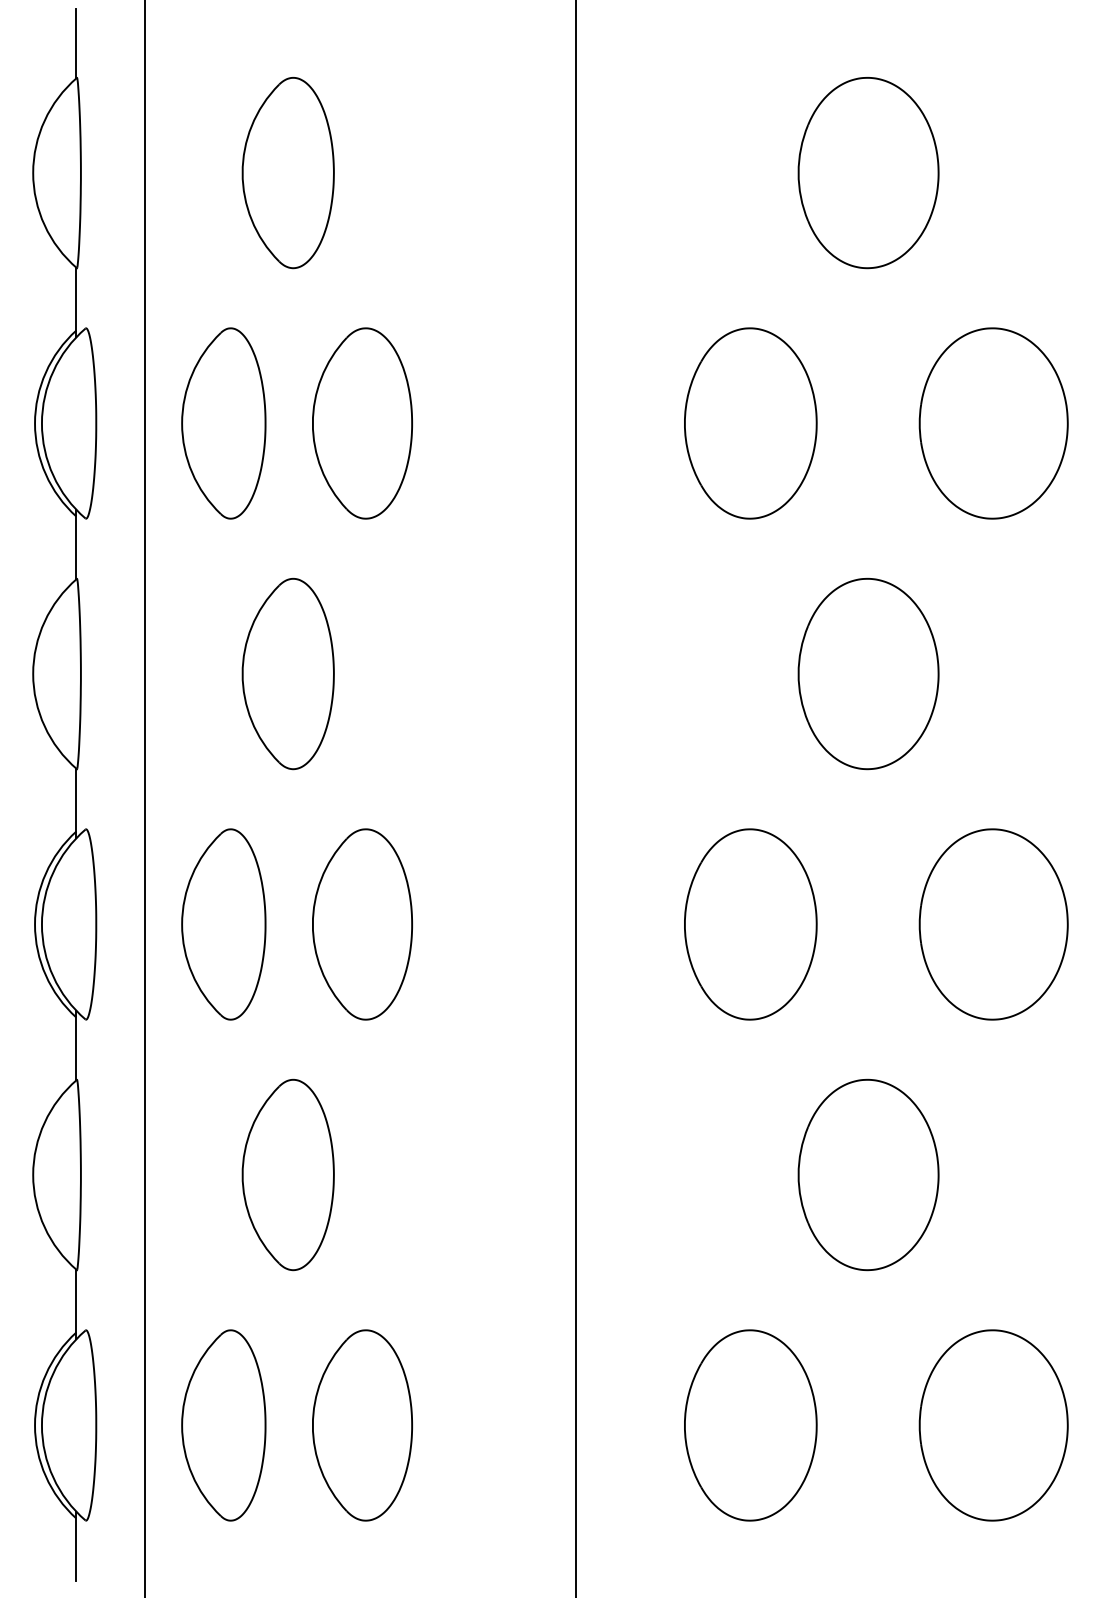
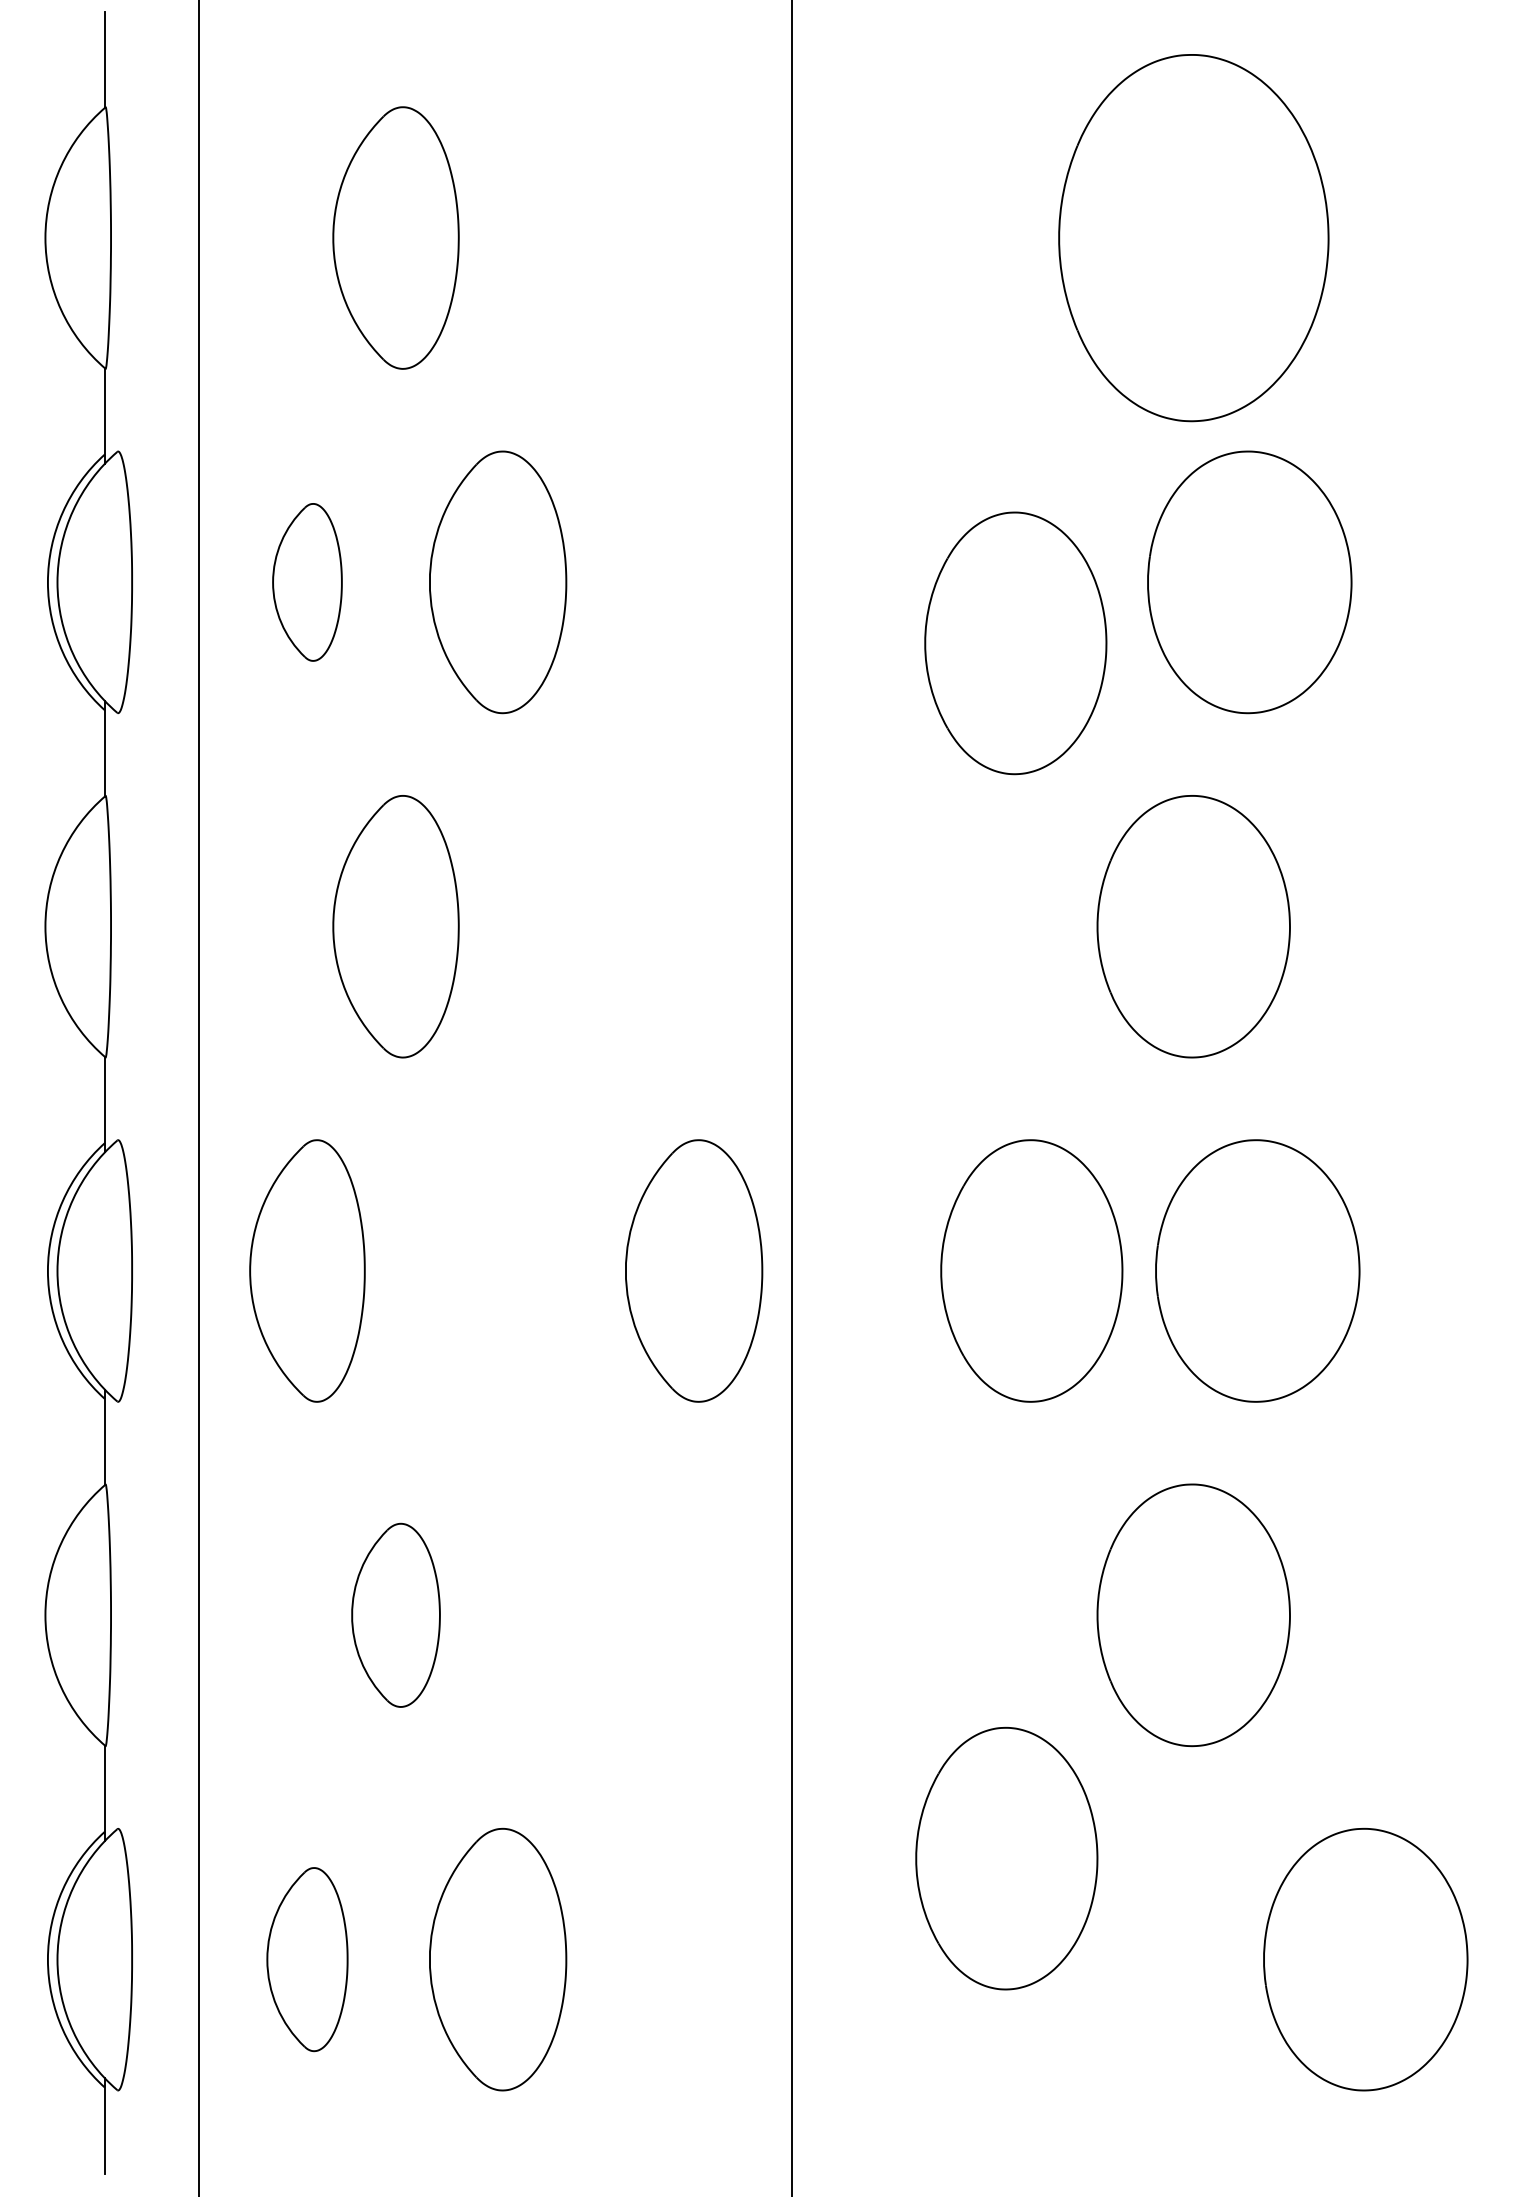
part: (868, 172) -> (1193, 237), size x1.4
part: (223, 423) -> (307, 582), size x0.6
part: (750, 423) -> (1015, 643), moved
part: (993, 423) -> (1249, 582), moved
part: (362, 924) -> (694, 1270), moved
part: (993, 924) -> (1257, 1270), moved
part: (287, 1175) -> (395, 1615), size x0.7
part: (223, 1425) -> (307, 1959), size x0.7
part: (750, 1425) -> (1006, 1858), moved

